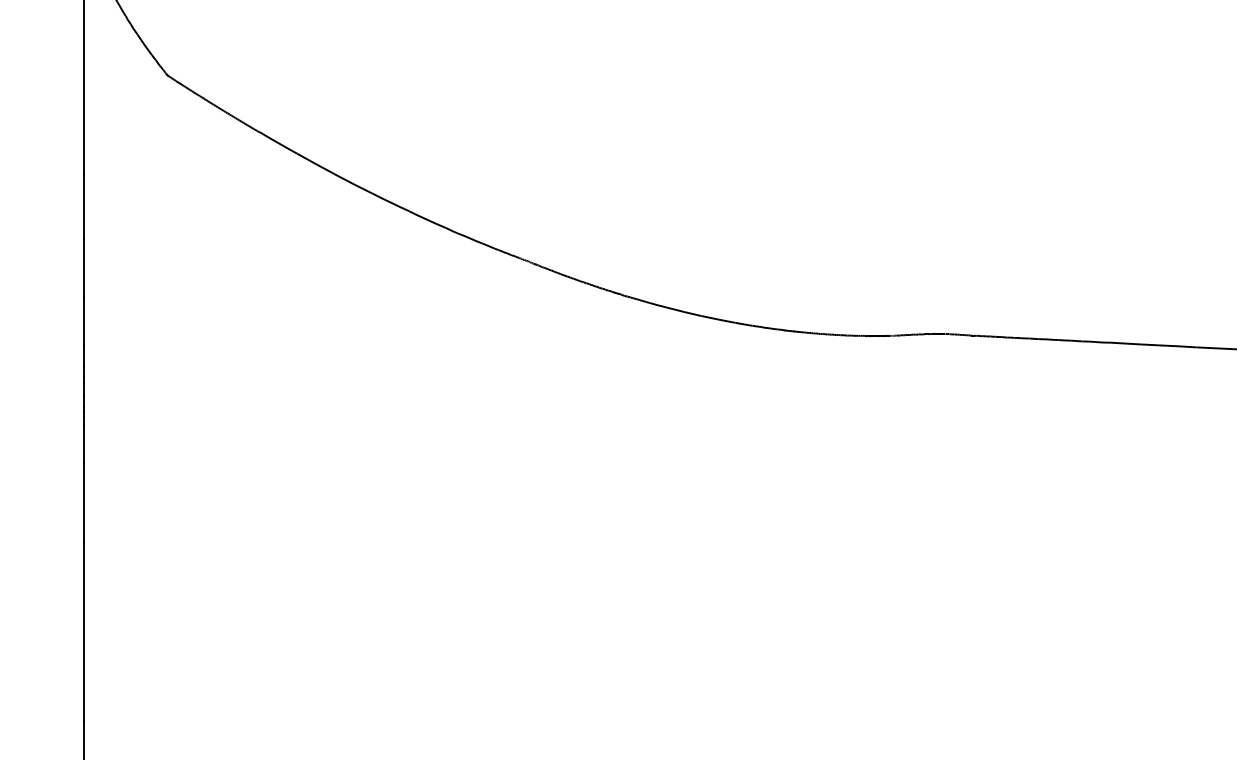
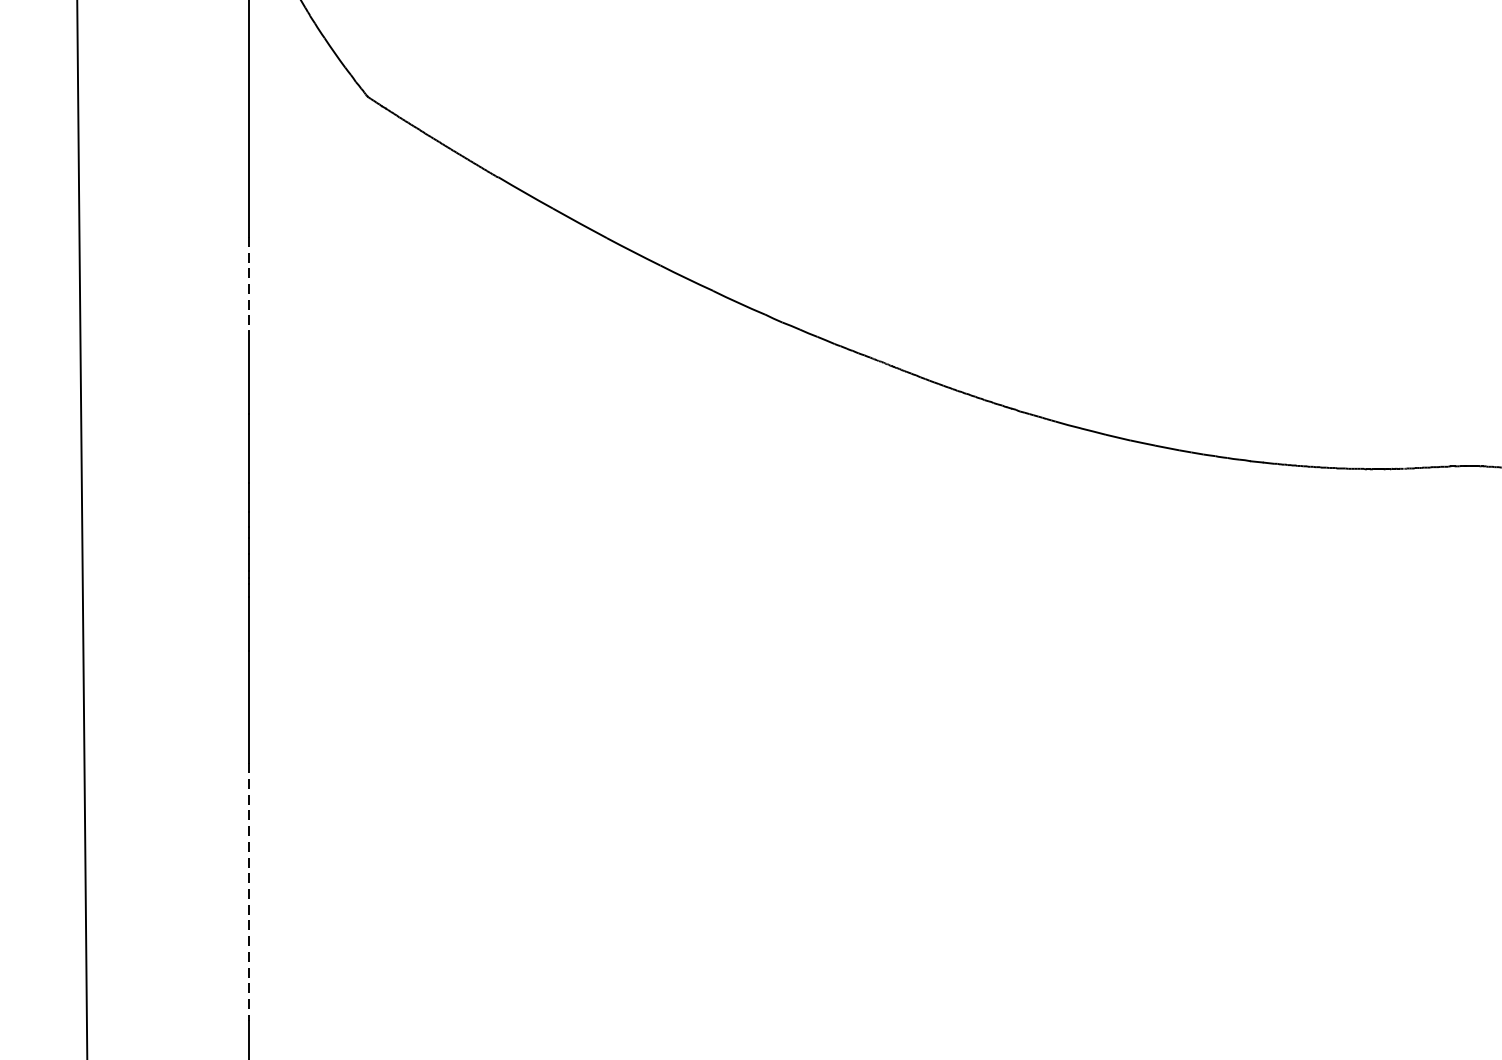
line: (84, 206) -> (248, 284), solid -> dashed
line: (84, 632) -> (248, 892), solid -> dashed

